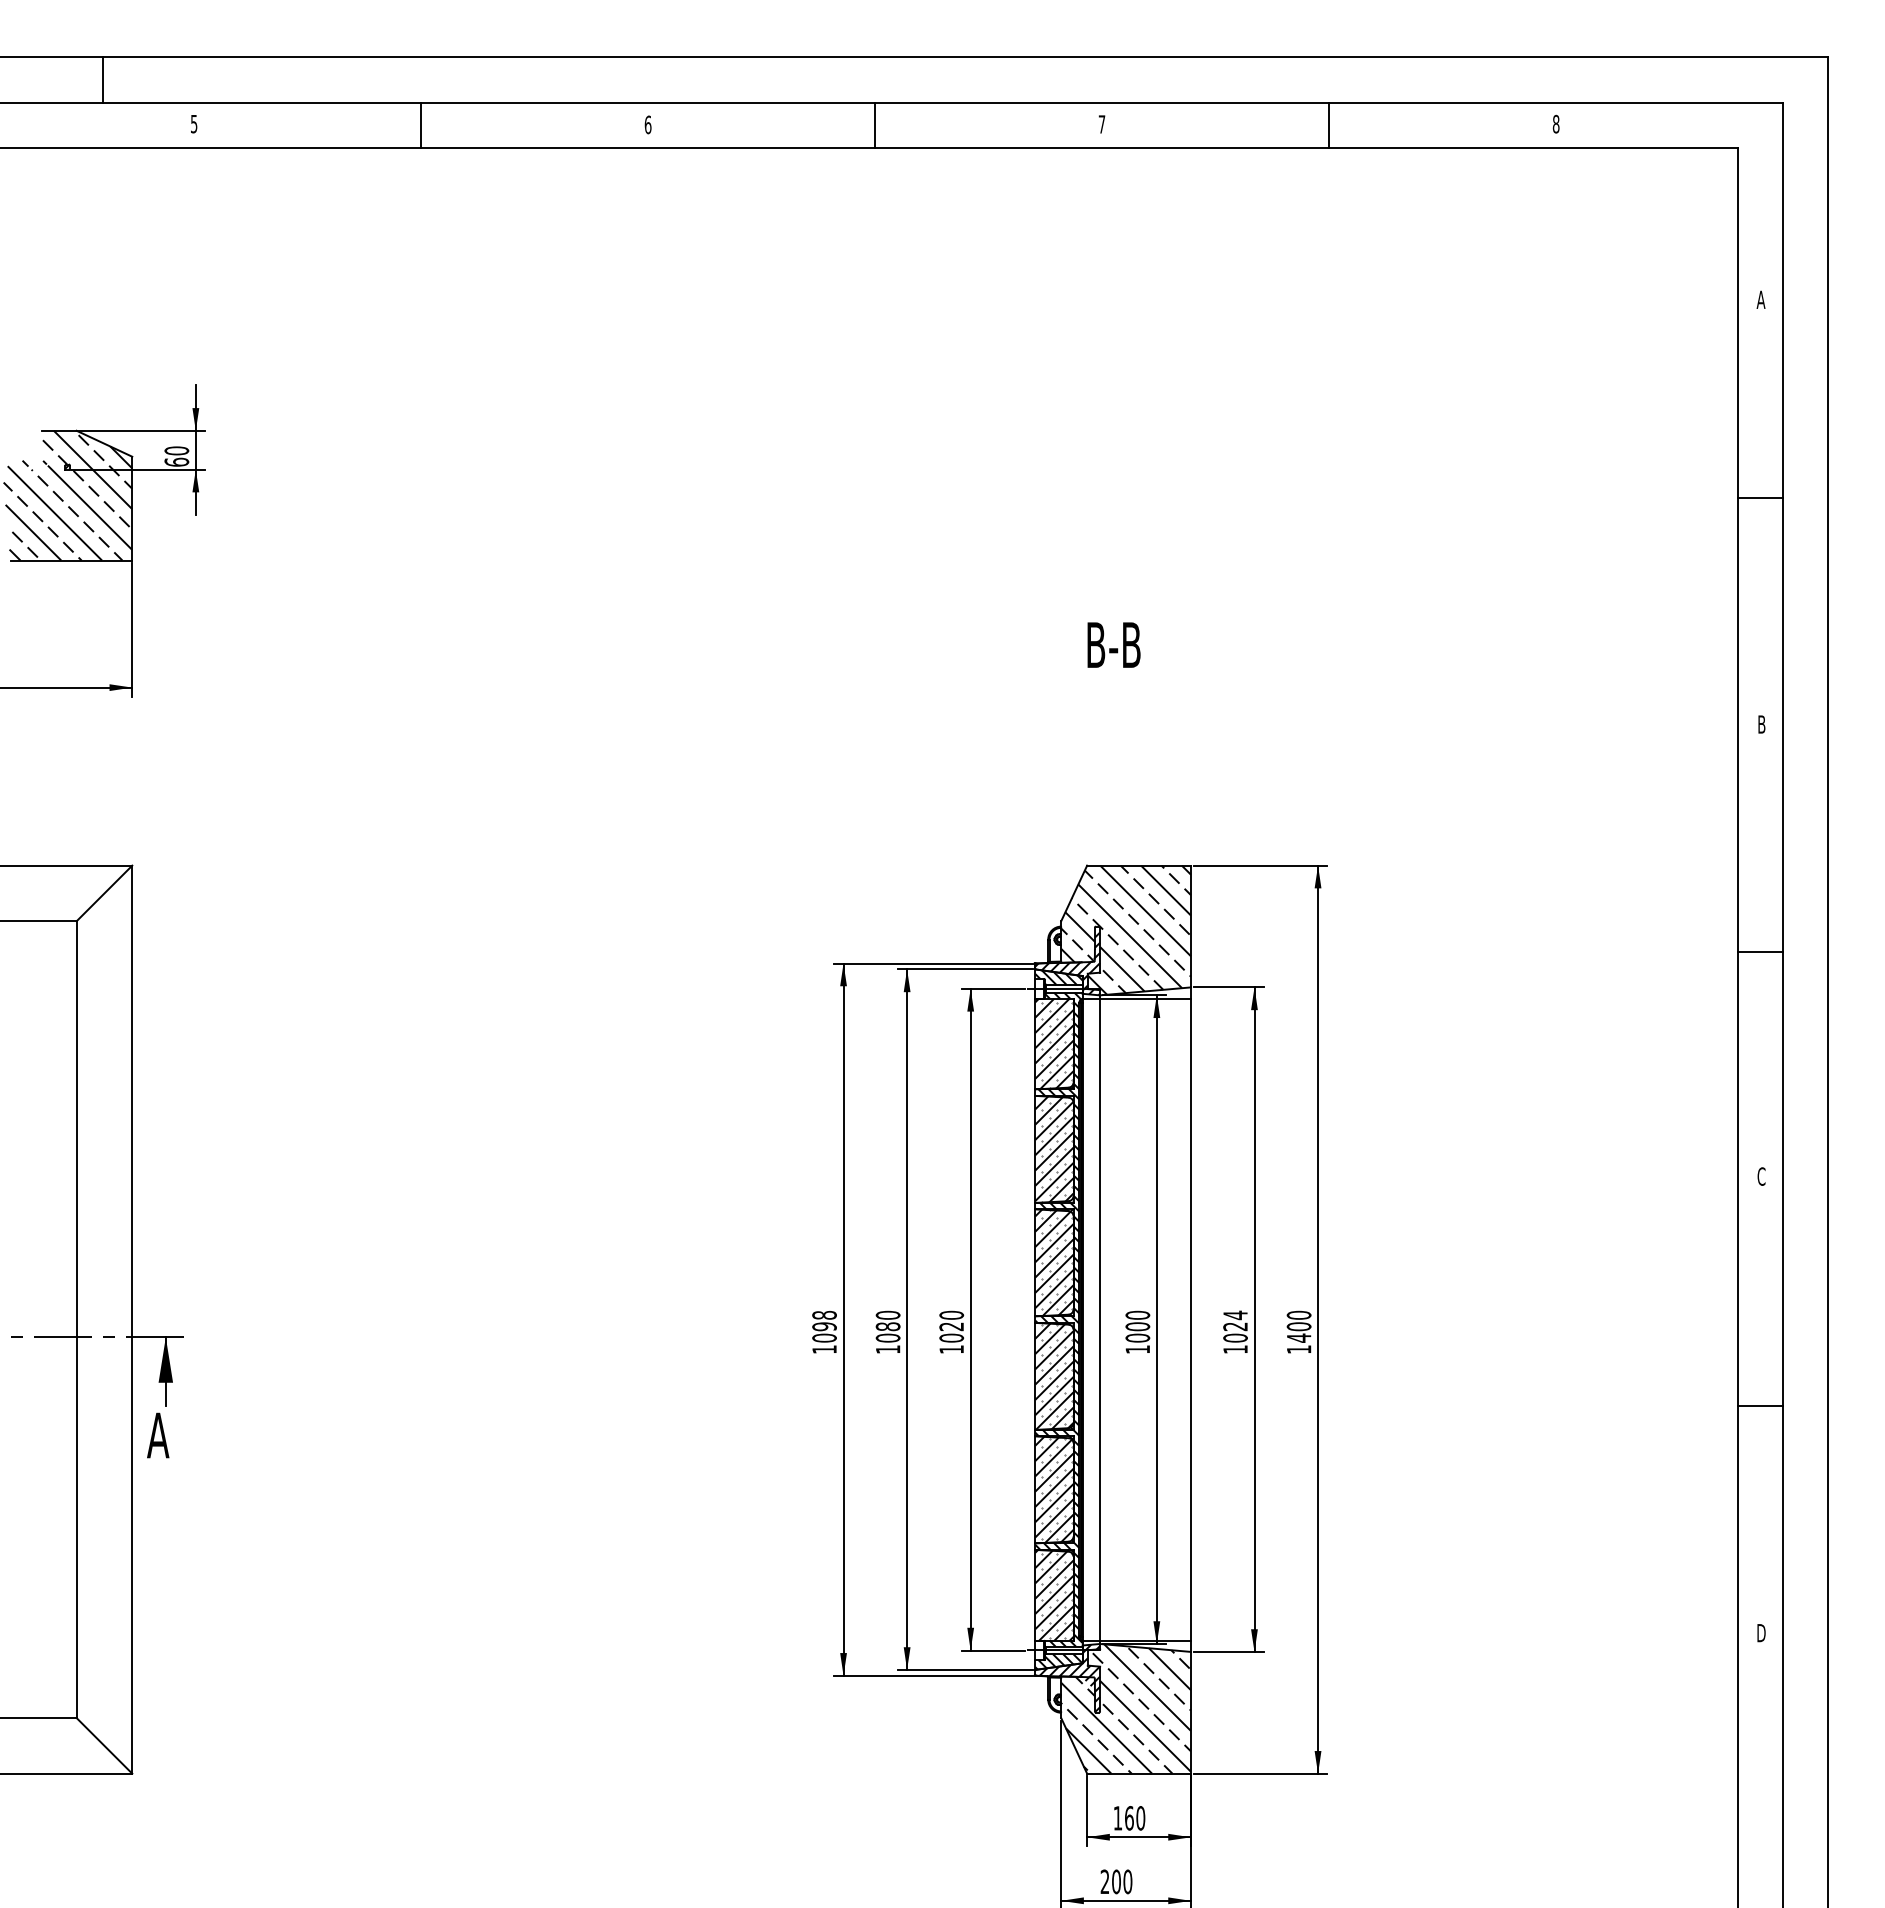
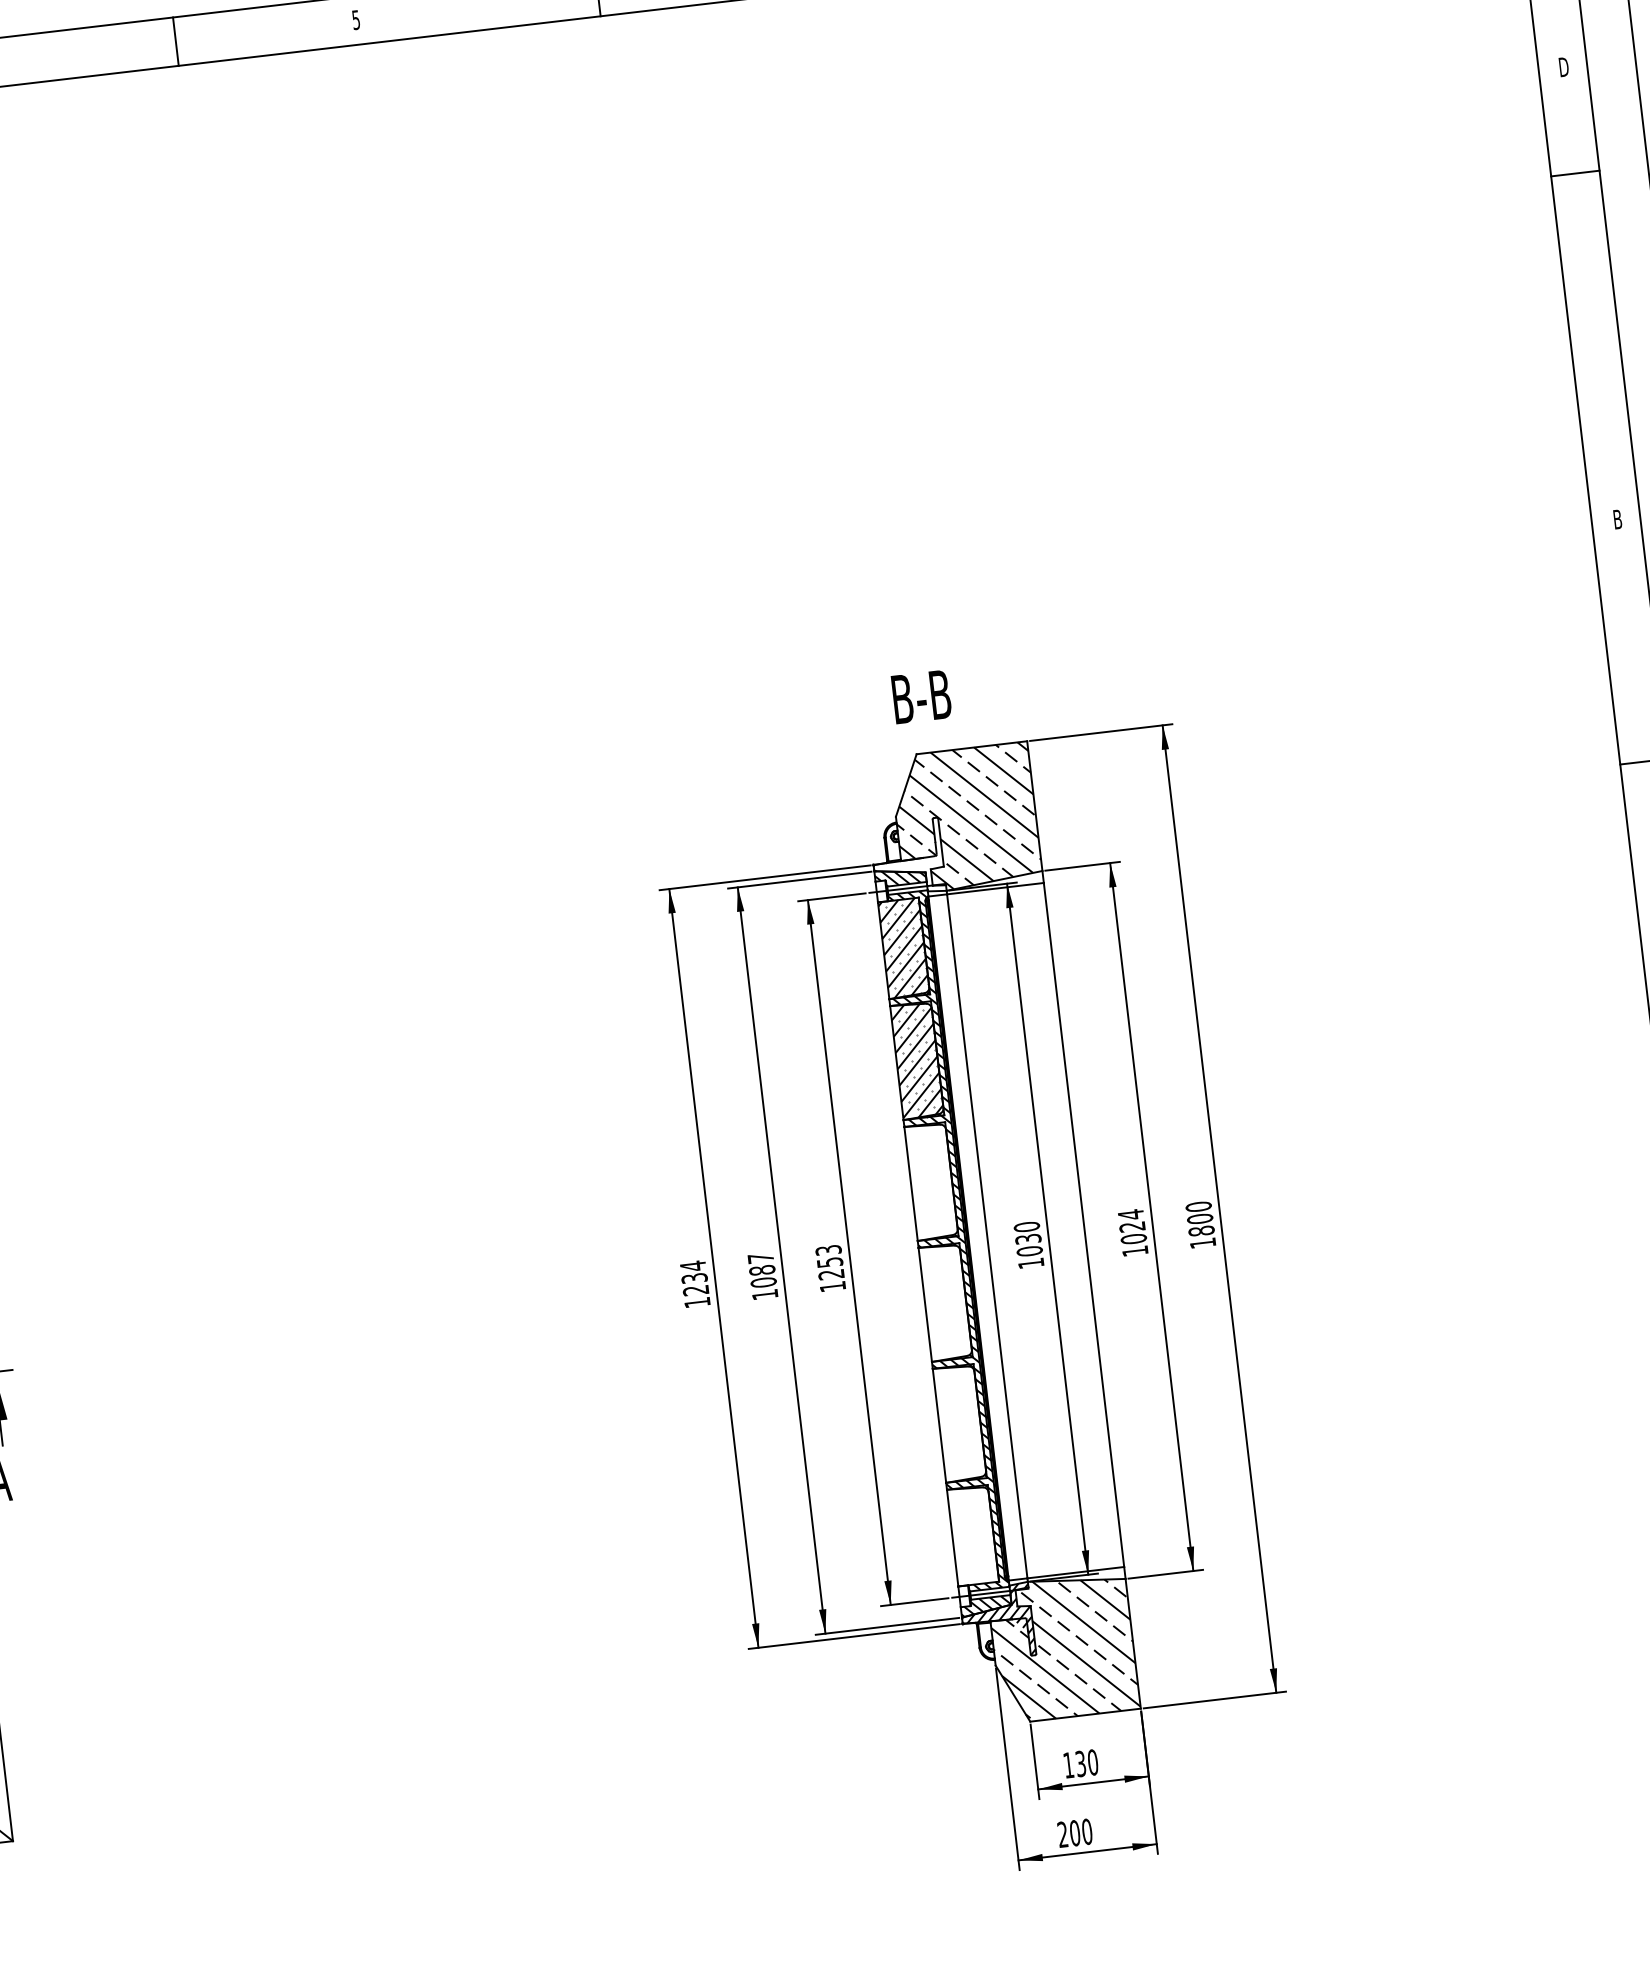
text: (647, 124) -> (355, 19), 6 -> 5
line: (420, 125) -> (175, 41), moved
text: (1760, 299) -> (1563, 66), A -> D
line: (1759, 497) -> (1574, 173), moved
text: (1113, 644) -> (921, 696), moved
hatch: (1067, 960) -> (907, 857), removed
hatch: (1054, 1262) -> (931, 1181), removed
text: (887, 1314) -> (760, 1257), 1080 -> 1087
text: (824, 1326) -> (694, 1278), 1098 -> 1234
text: (951, 1326) -> (829, 1262), 1020 -> 1253
text: (1137, 1326) -> (1027, 1238), 1000 -> 1030
text: (1298, 1337) -> (1200, 1230), 1400 -> 1800
hatch: (1054, 1375) -> (945, 1301), removed
hatch: (1054, 1489) -> (959, 1422), removed
hatch: (1054, 1594) -> (973, 1534), removed
text: (1129, 1818) -> (1081, 1764), 160 -> 130

